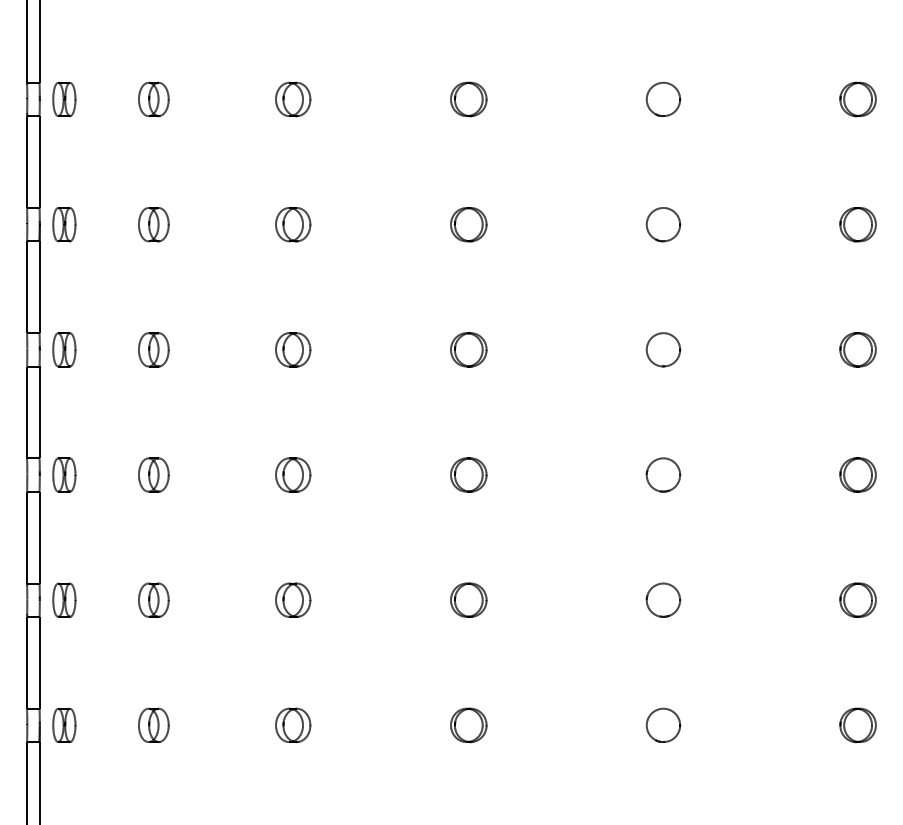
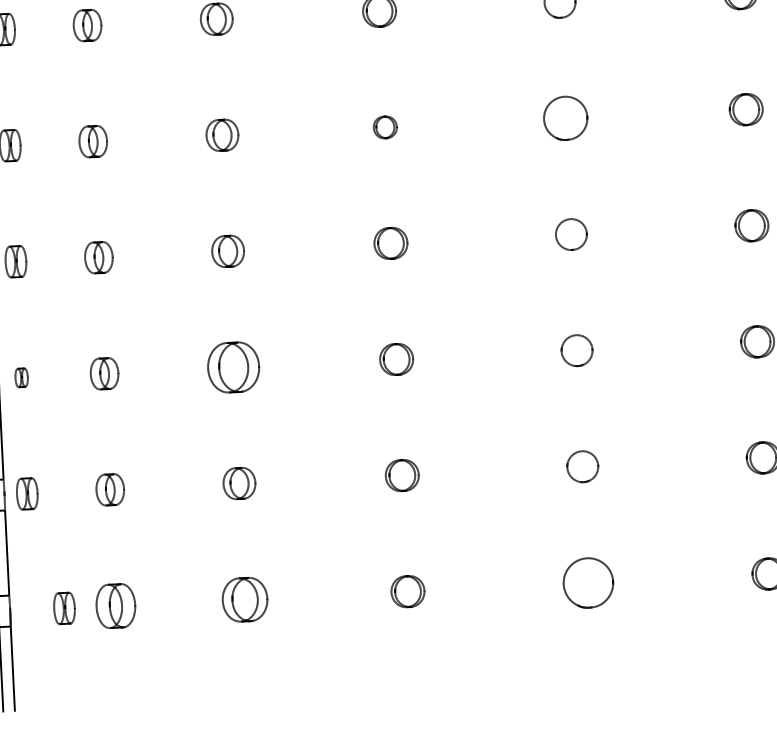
part: (468, 224) -> (384, 127), size x0.7
part: (663, 224) -> (565, 118), size x1.4
part: (64, 474) -> (21, 377), size x0.6
part: (293, 474) -> (234, 366), size x1.6
part: (64, 724) -> (64, 607), moved
part: (153, 724) -> (115, 605), size x1.4
part: (293, 724) -> (245, 598), size x1.4
part: (663, 724) -> (588, 581), size x1.6

